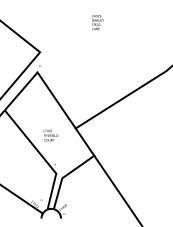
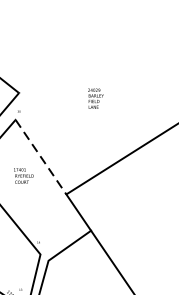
text: (97, 22) -> (95, 98), moved
line: (56, 100) -> (40, 157), solid -> dashed
text: (50, 135) -> (23, 175), moved

